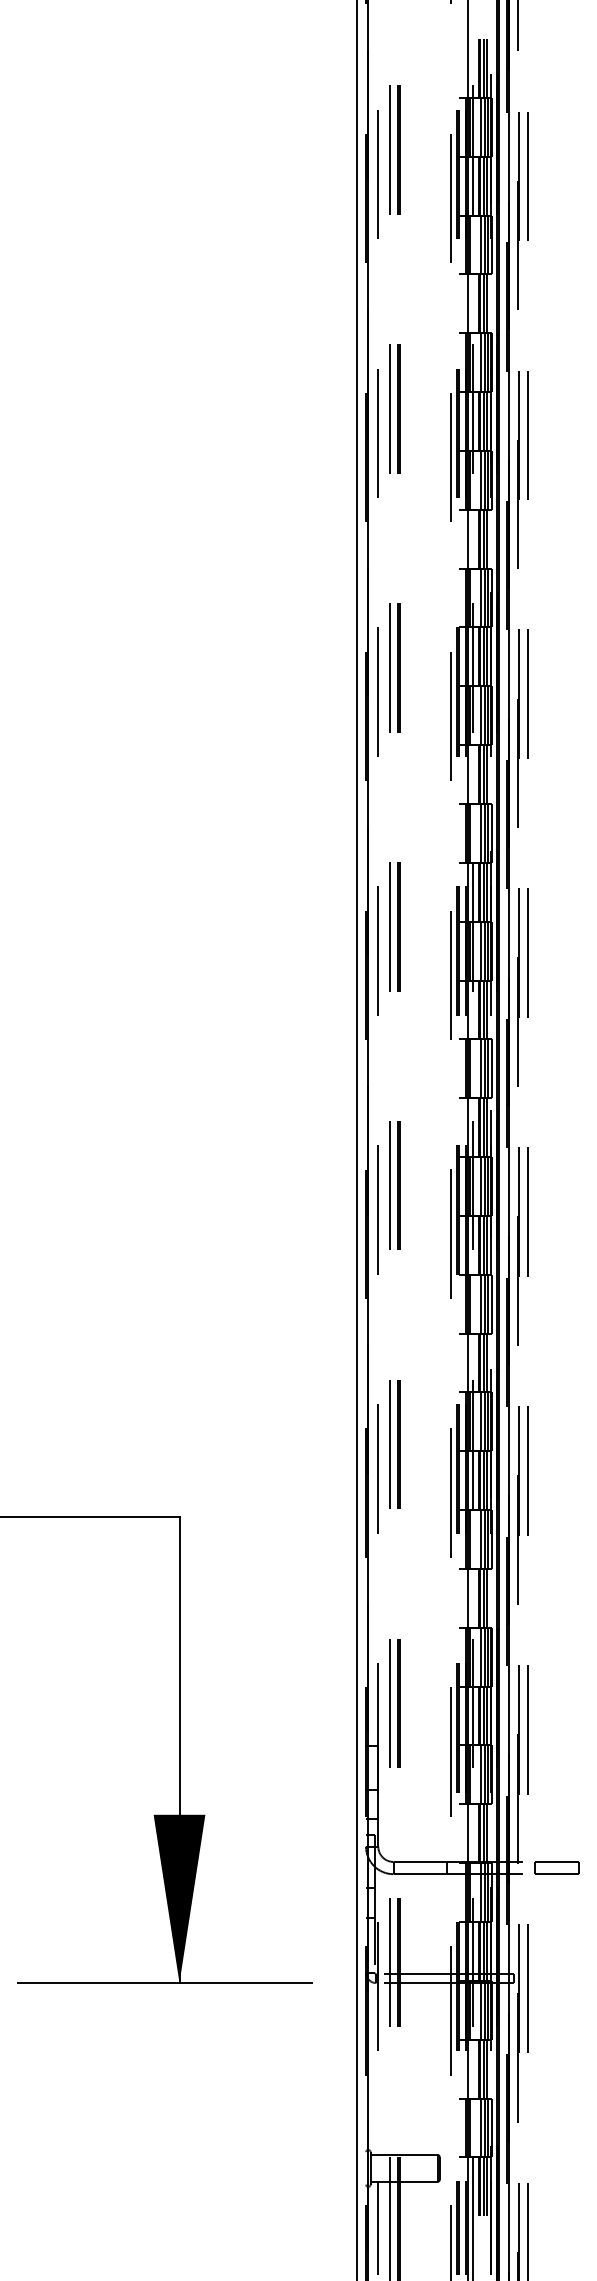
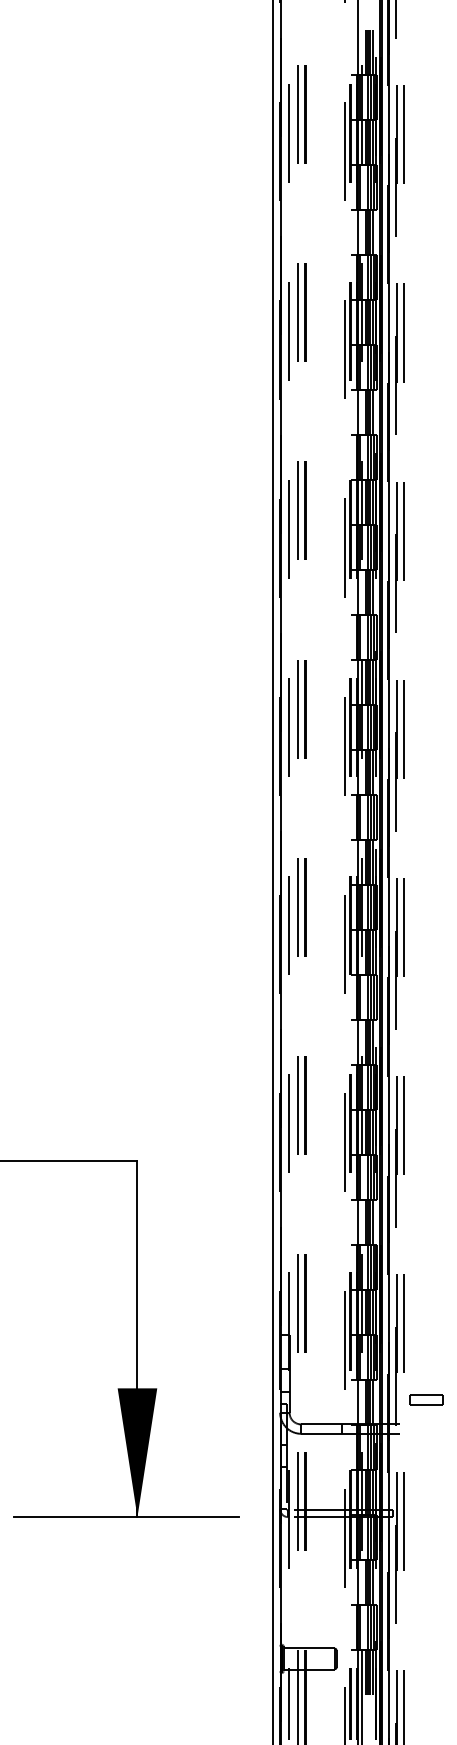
part: (557, 1867) -> (426, 1399), moved

